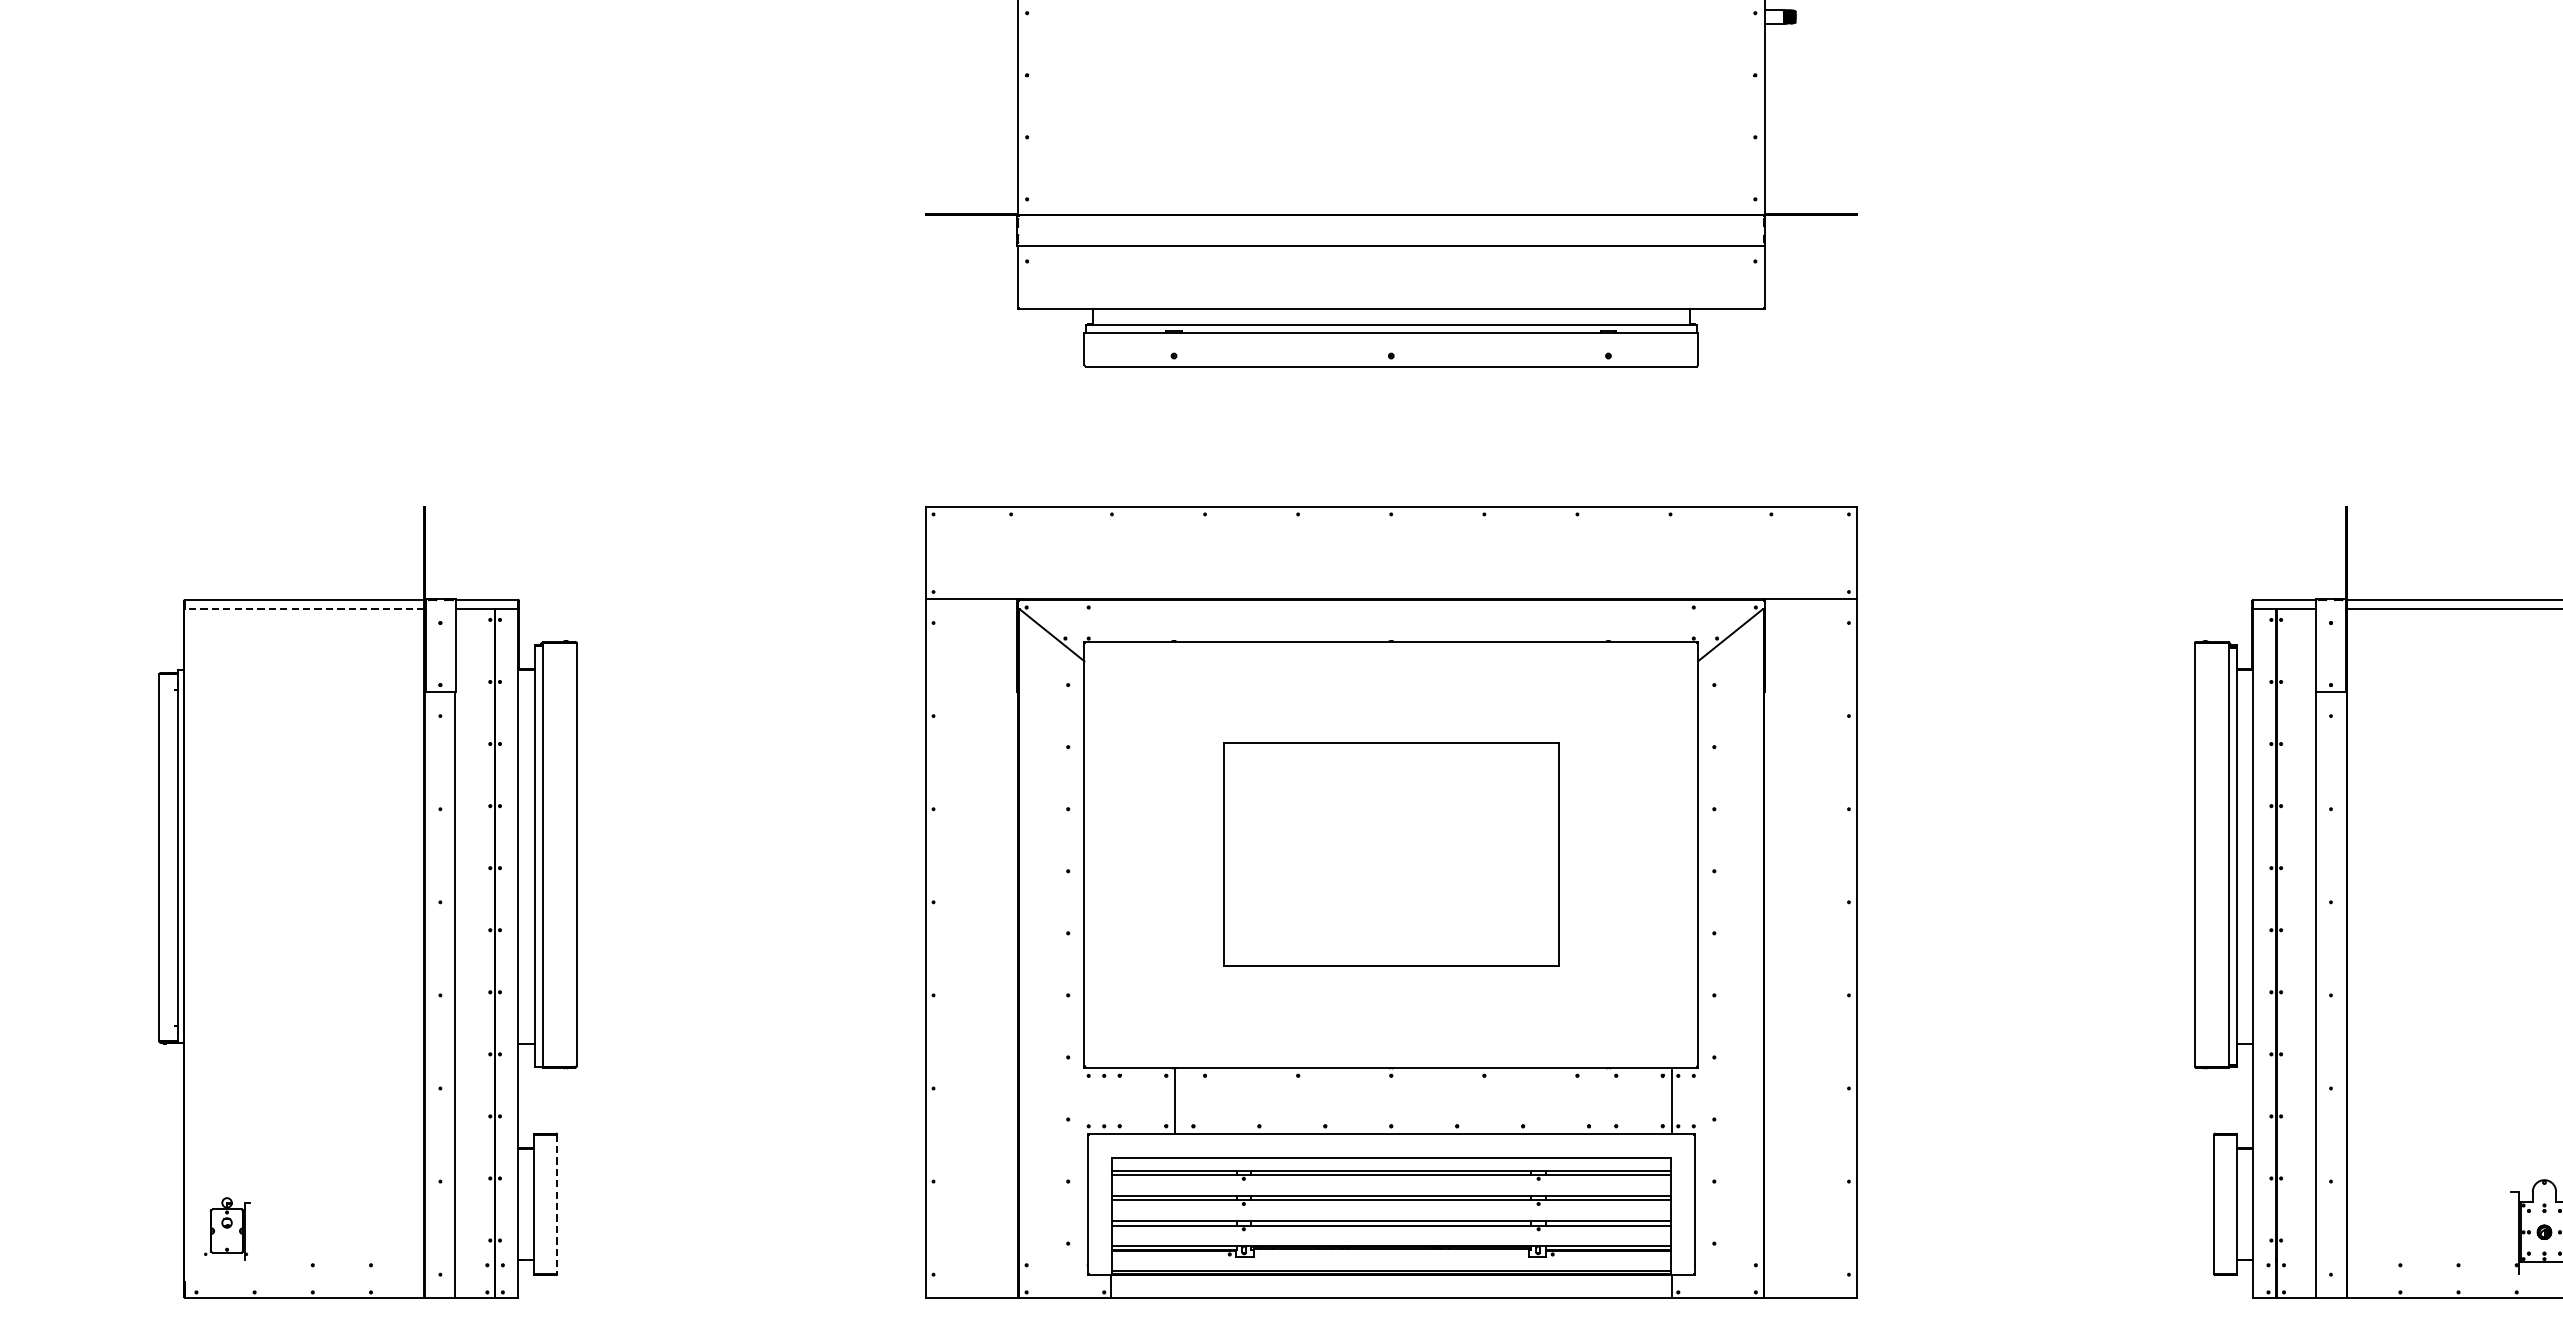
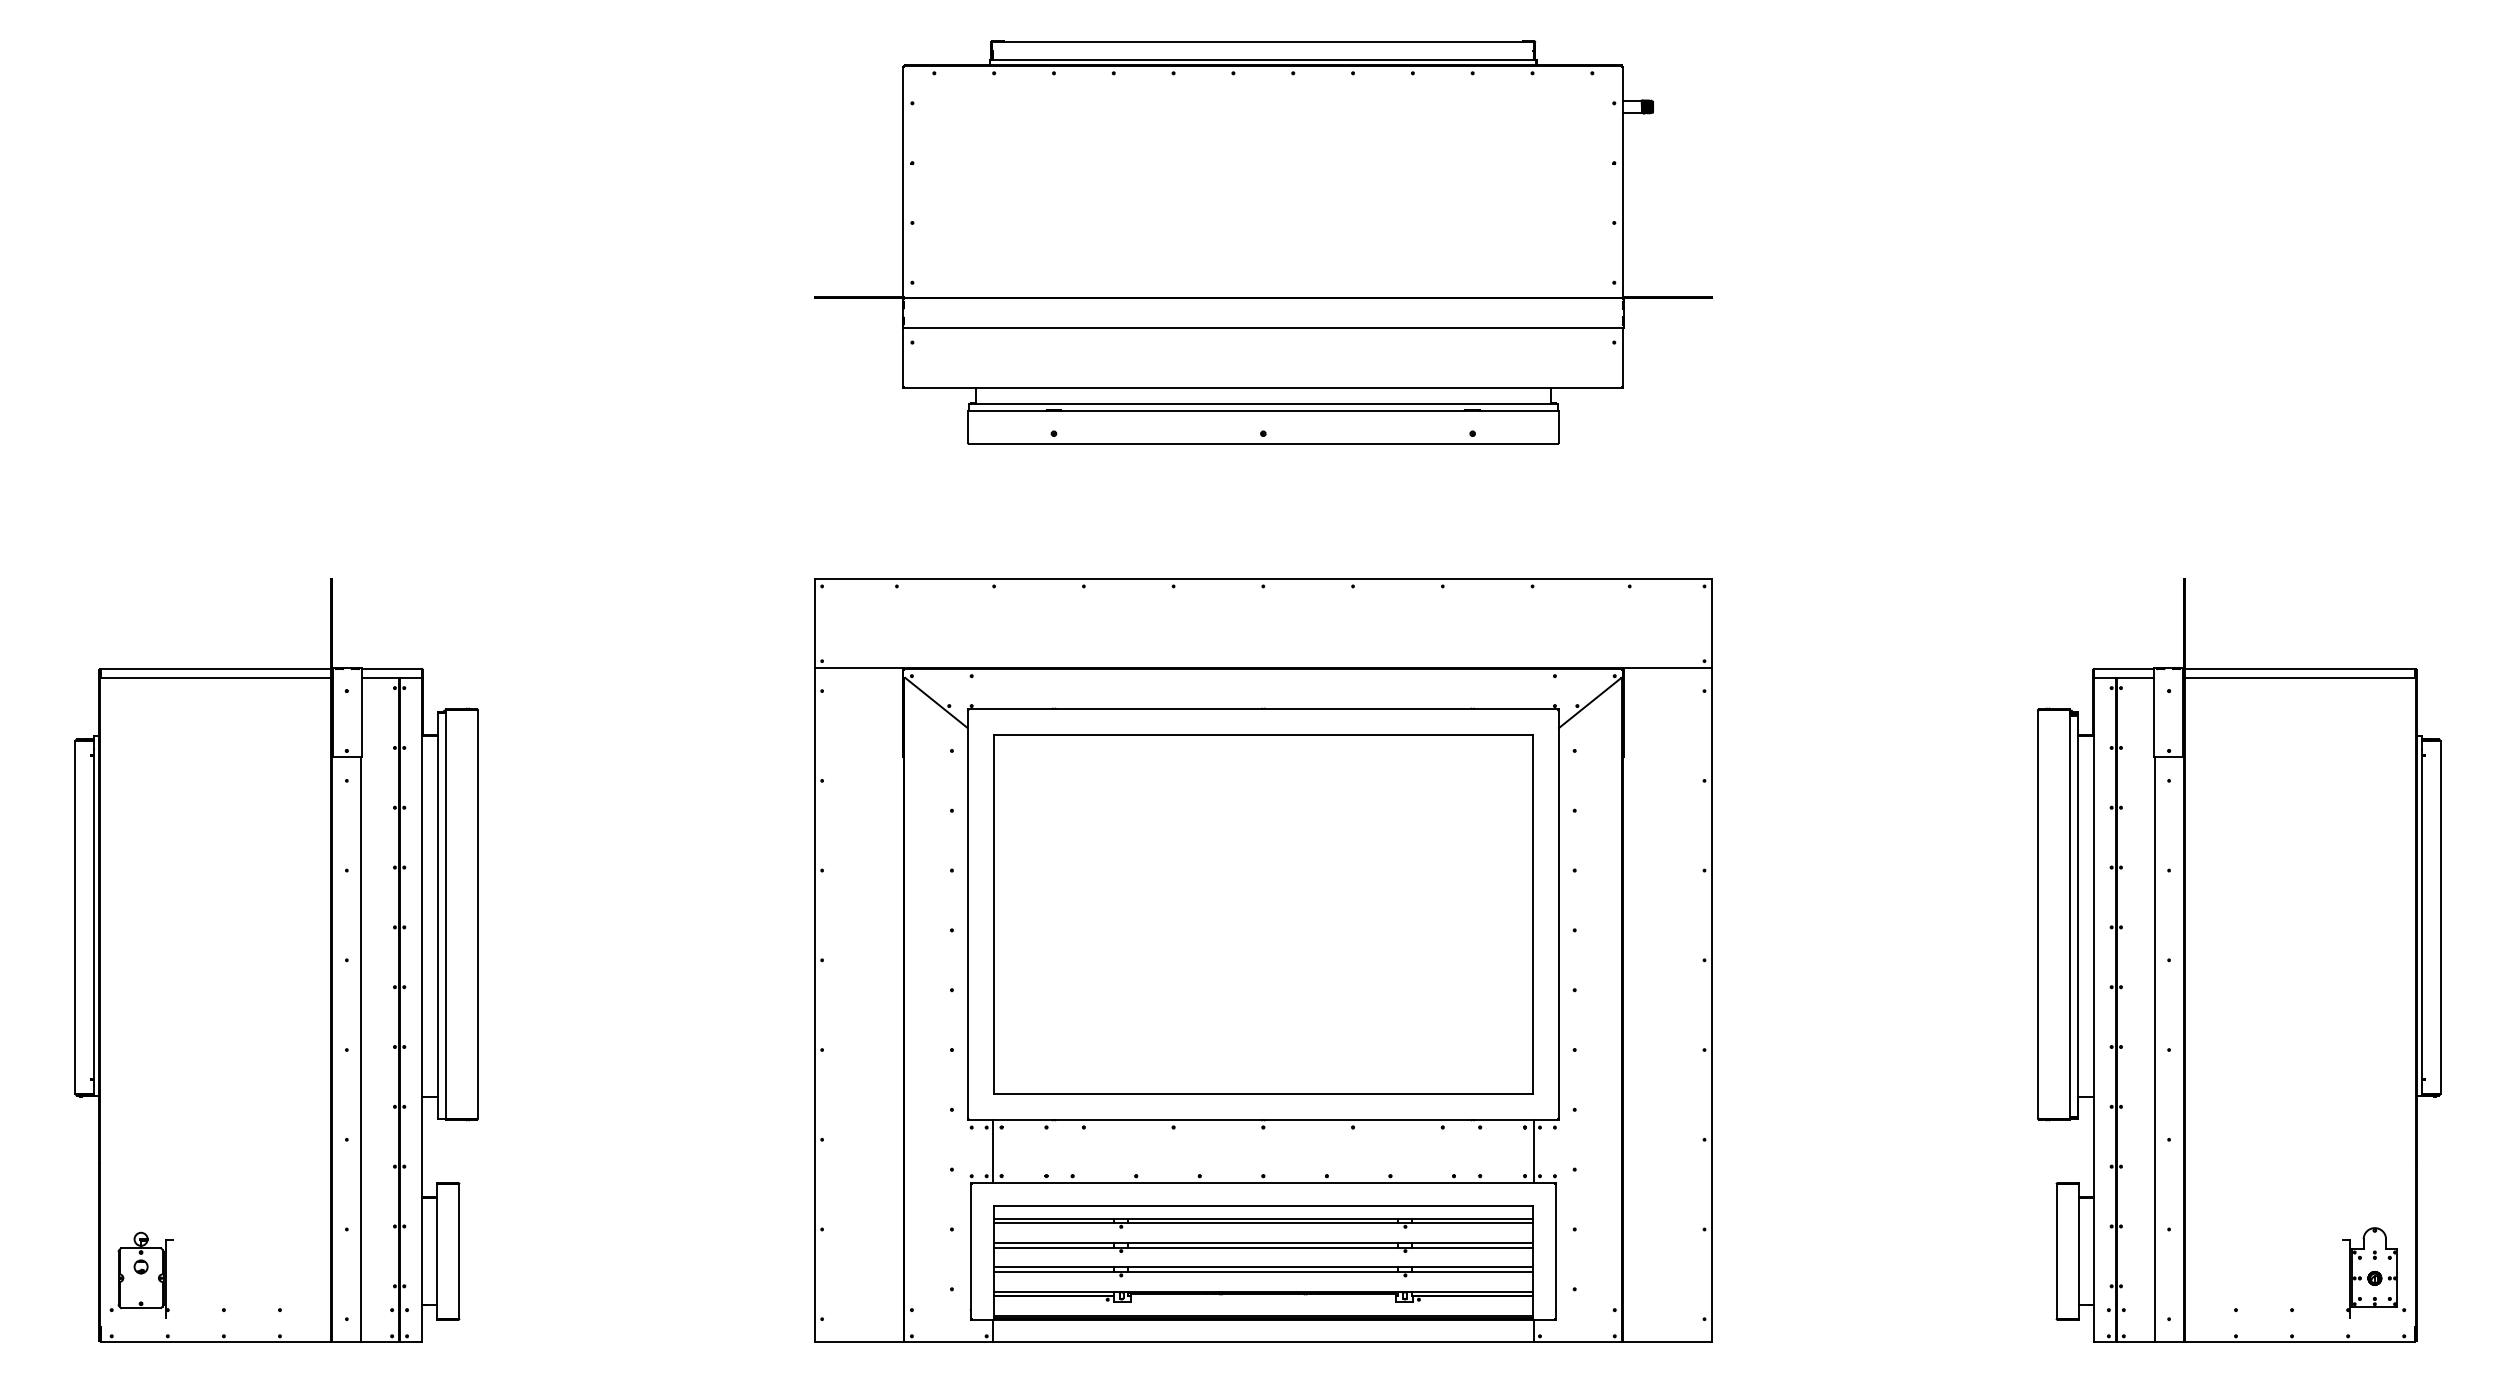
line: (304, 609) -> (215, 678), dashed -> solid
part: (1391, 854) -> (1263, 914), size x1.67
line: (1175, 1100) -> (993, 1151), moved
line: (557, 1204) -> (459, 1251), dashed -> solid
part: (227, 1228) -> (141, 1274), size x1.43

